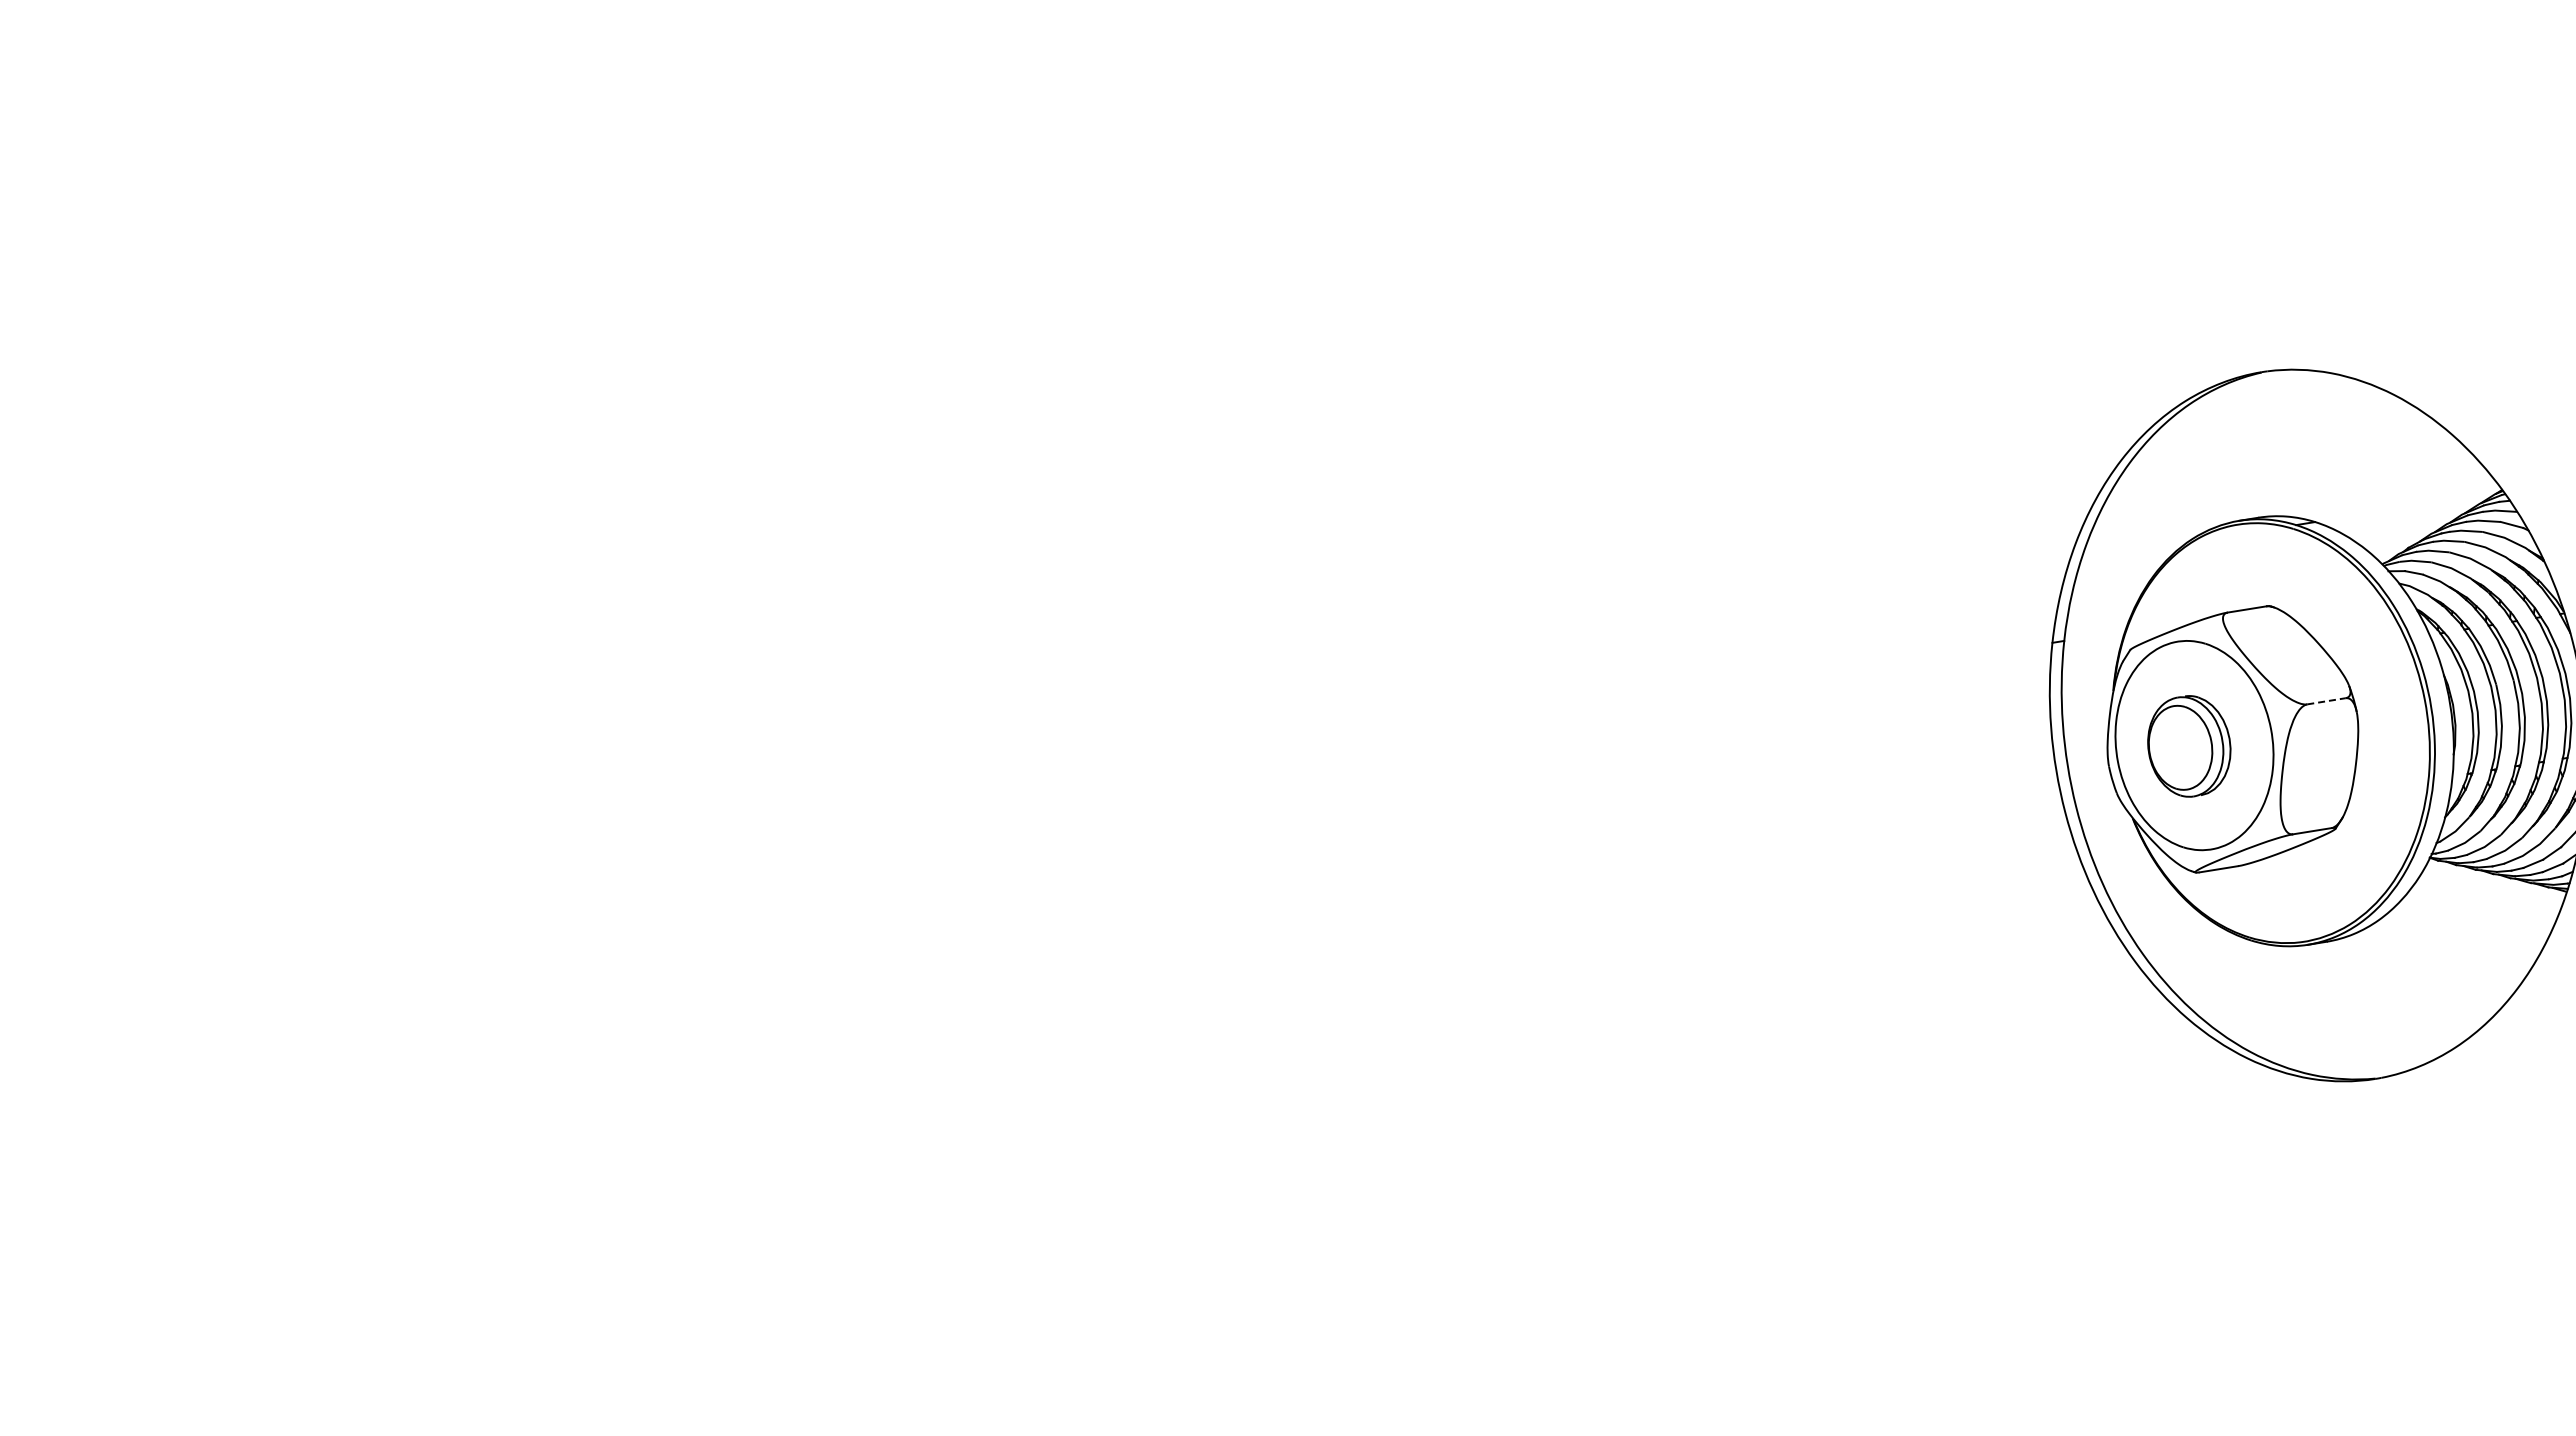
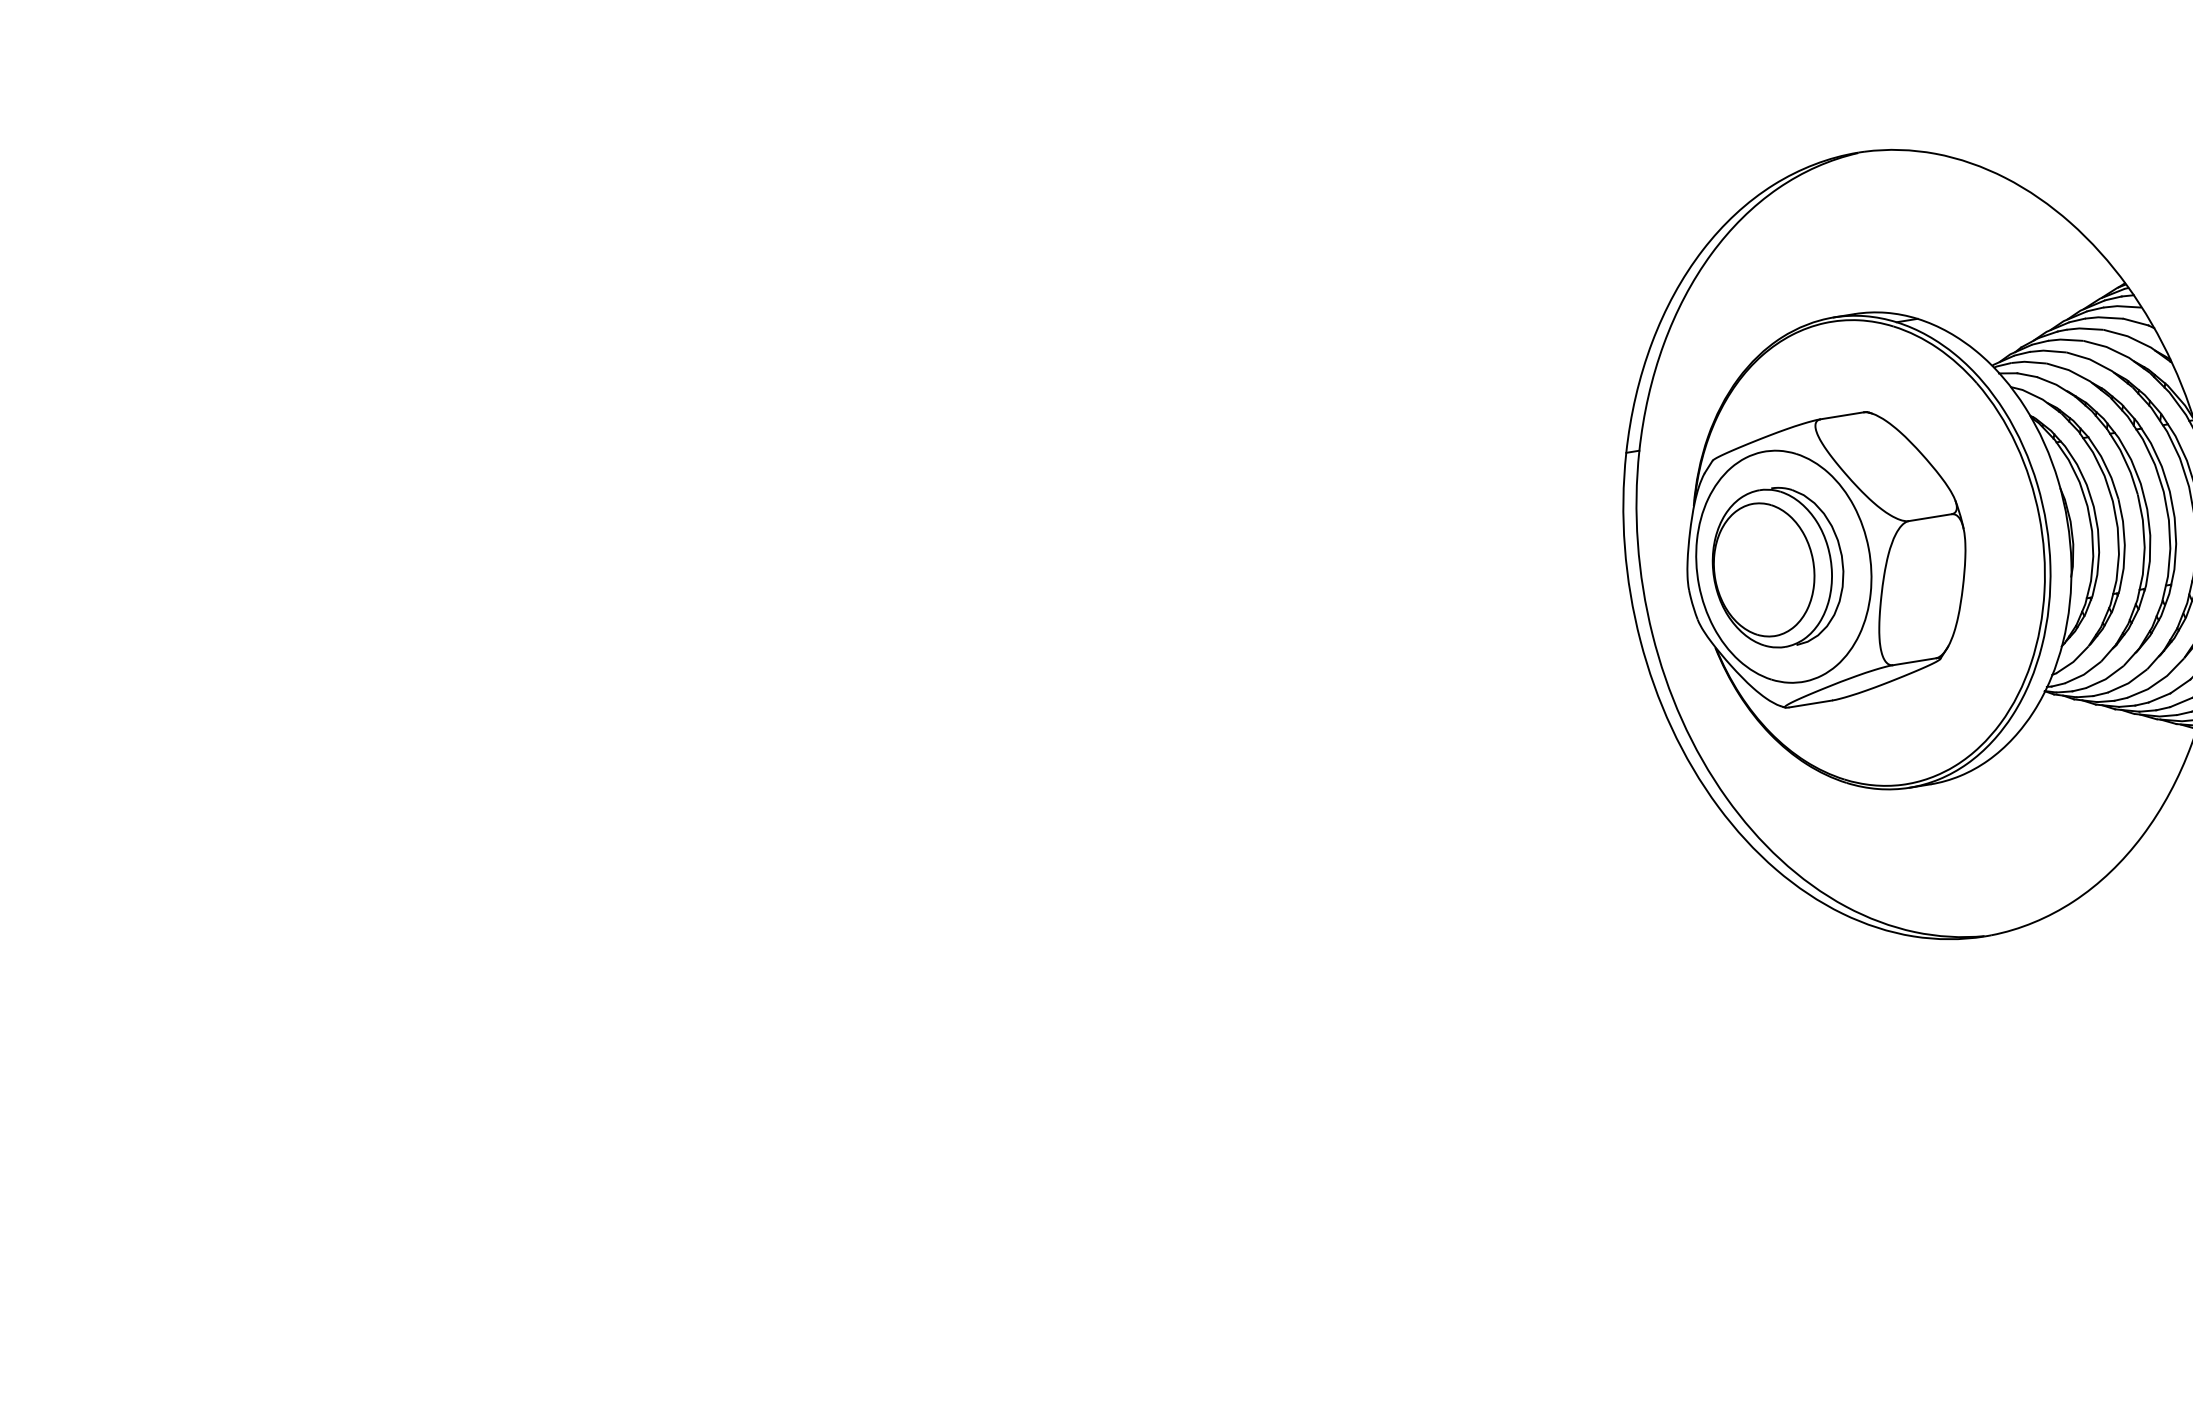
line: (2326, 701) -> (1930, 517), dashed -> solid
part: (2189, 746) -> (1778, 567), size x1.43

